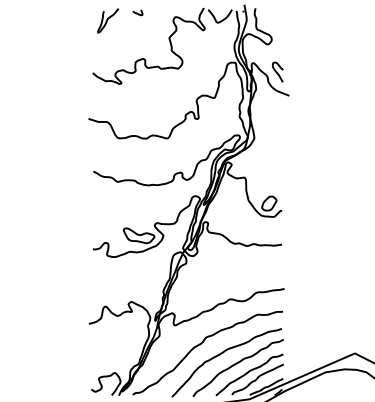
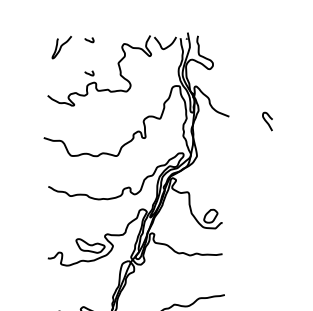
curve: (137, 48) -> (89, 72), added
curve: (277, 71) -> (267, 121), moved

